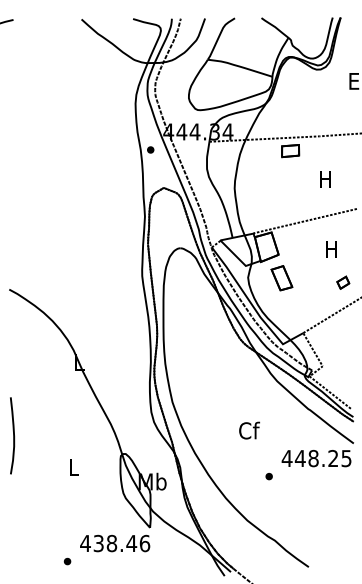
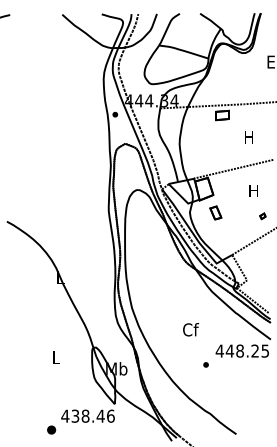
part: (281, 278) -> (215, 213), size x0.7
part: (343, 282) -> (263, 216), size x0.6
curve: (13, 435) -> (10, 333), removed
part: (67, 561) -> (51, 429), size x1.6

